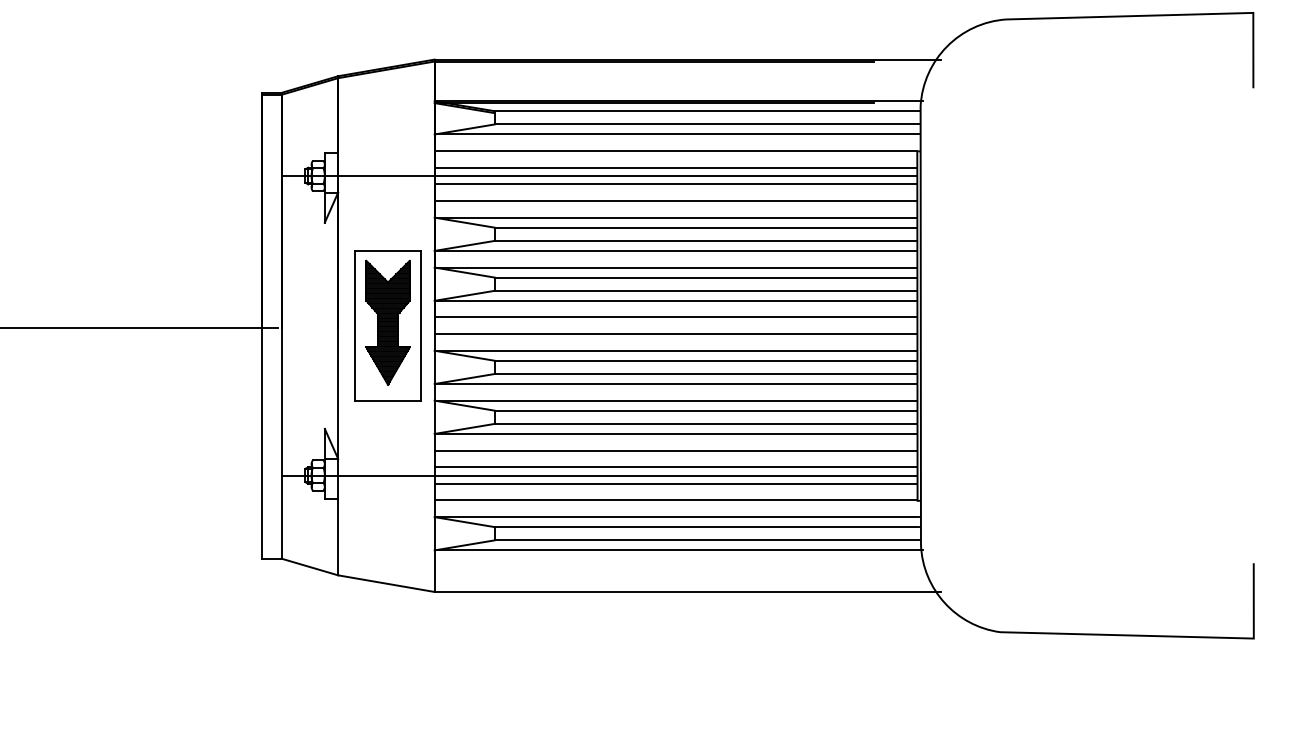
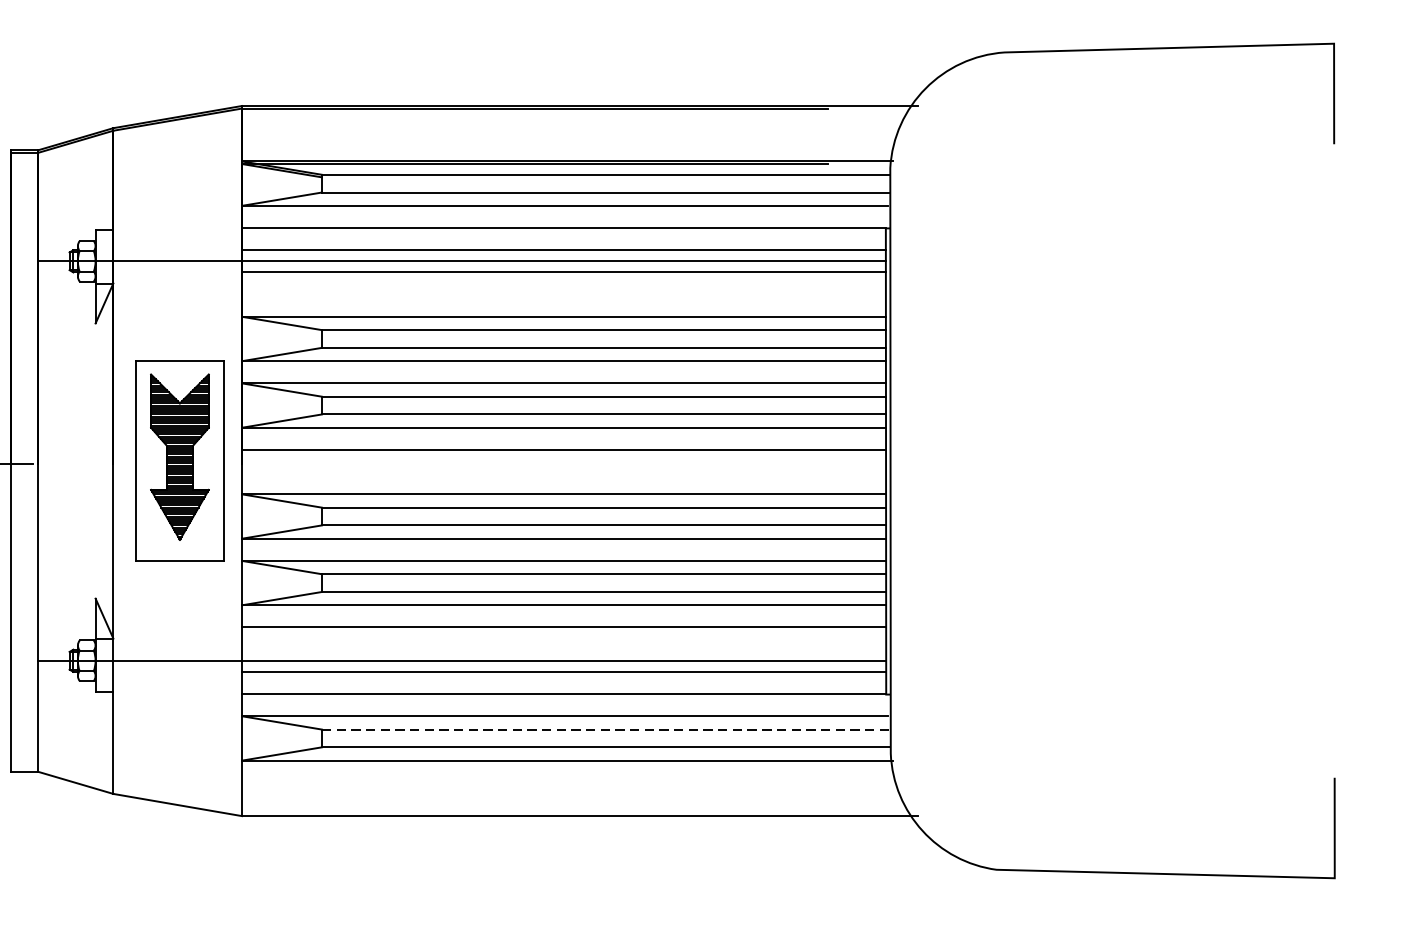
line: (675, 201) -> (563, 295), removed
line: (675, 334) -> (563, 472), removed
line: (675, 467) -> (563, 650), removed
line: (707, 527) -> (606, 730), solid -> dashed

